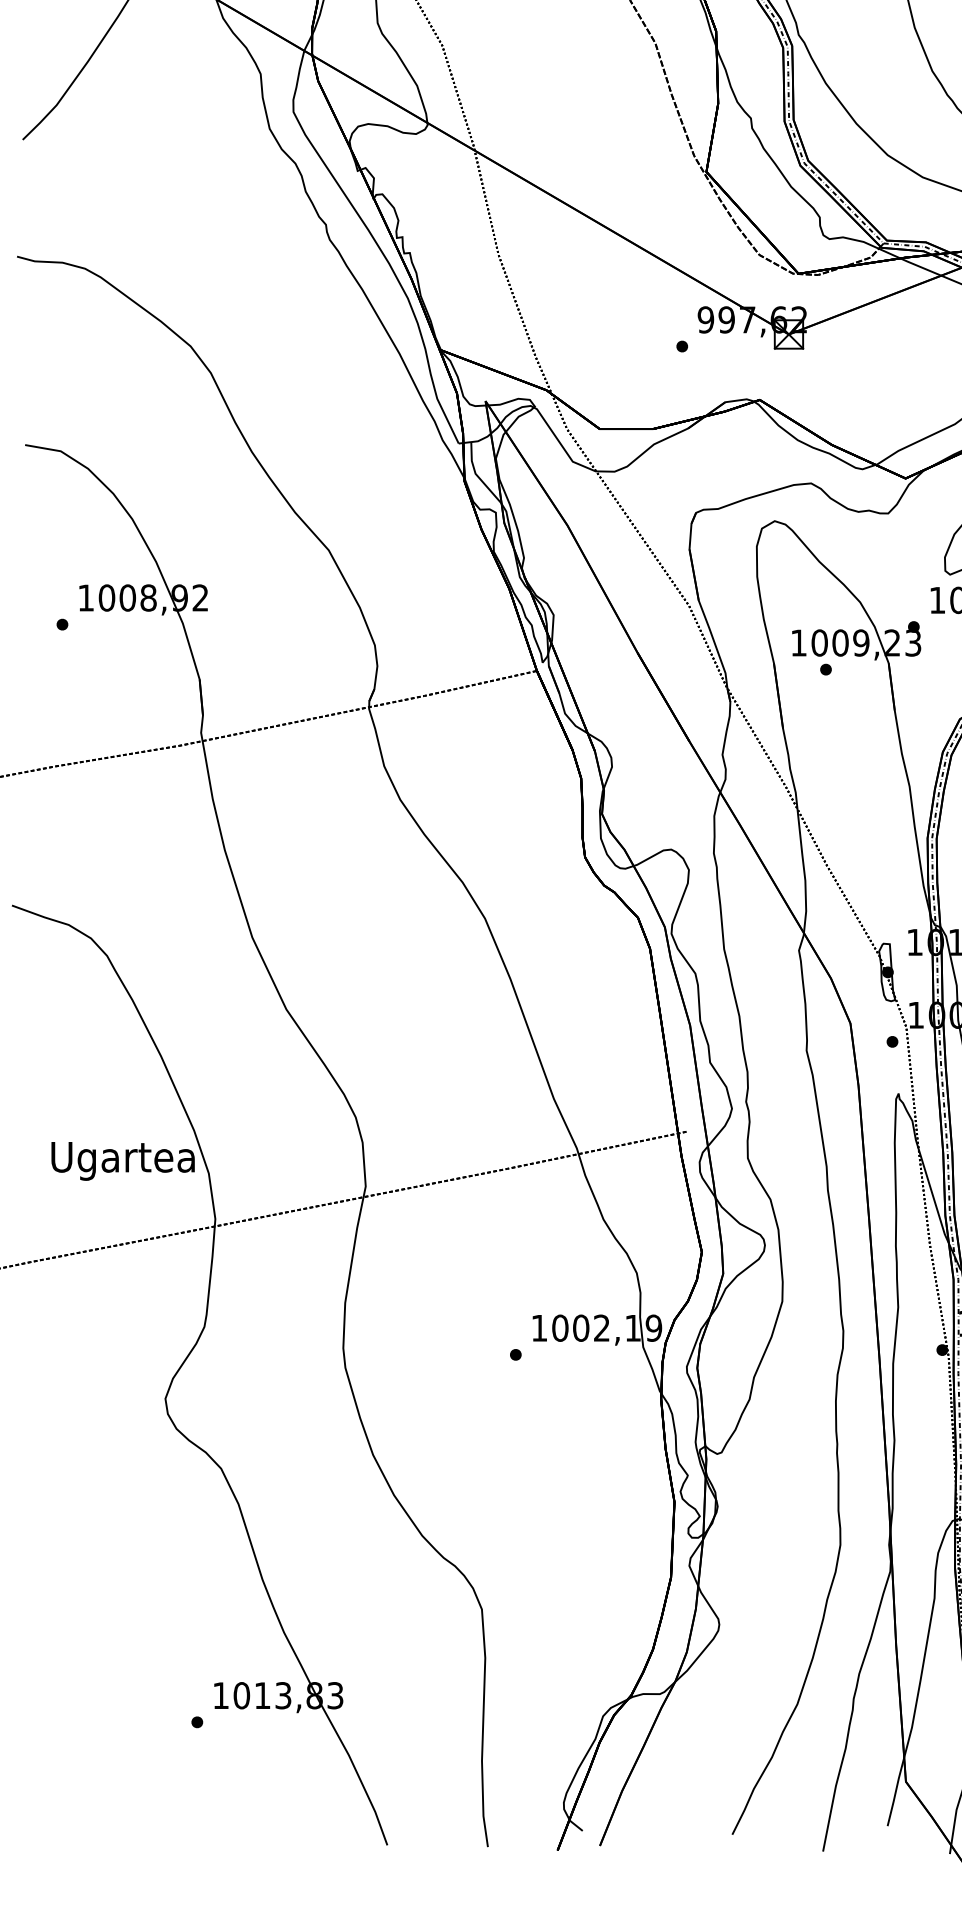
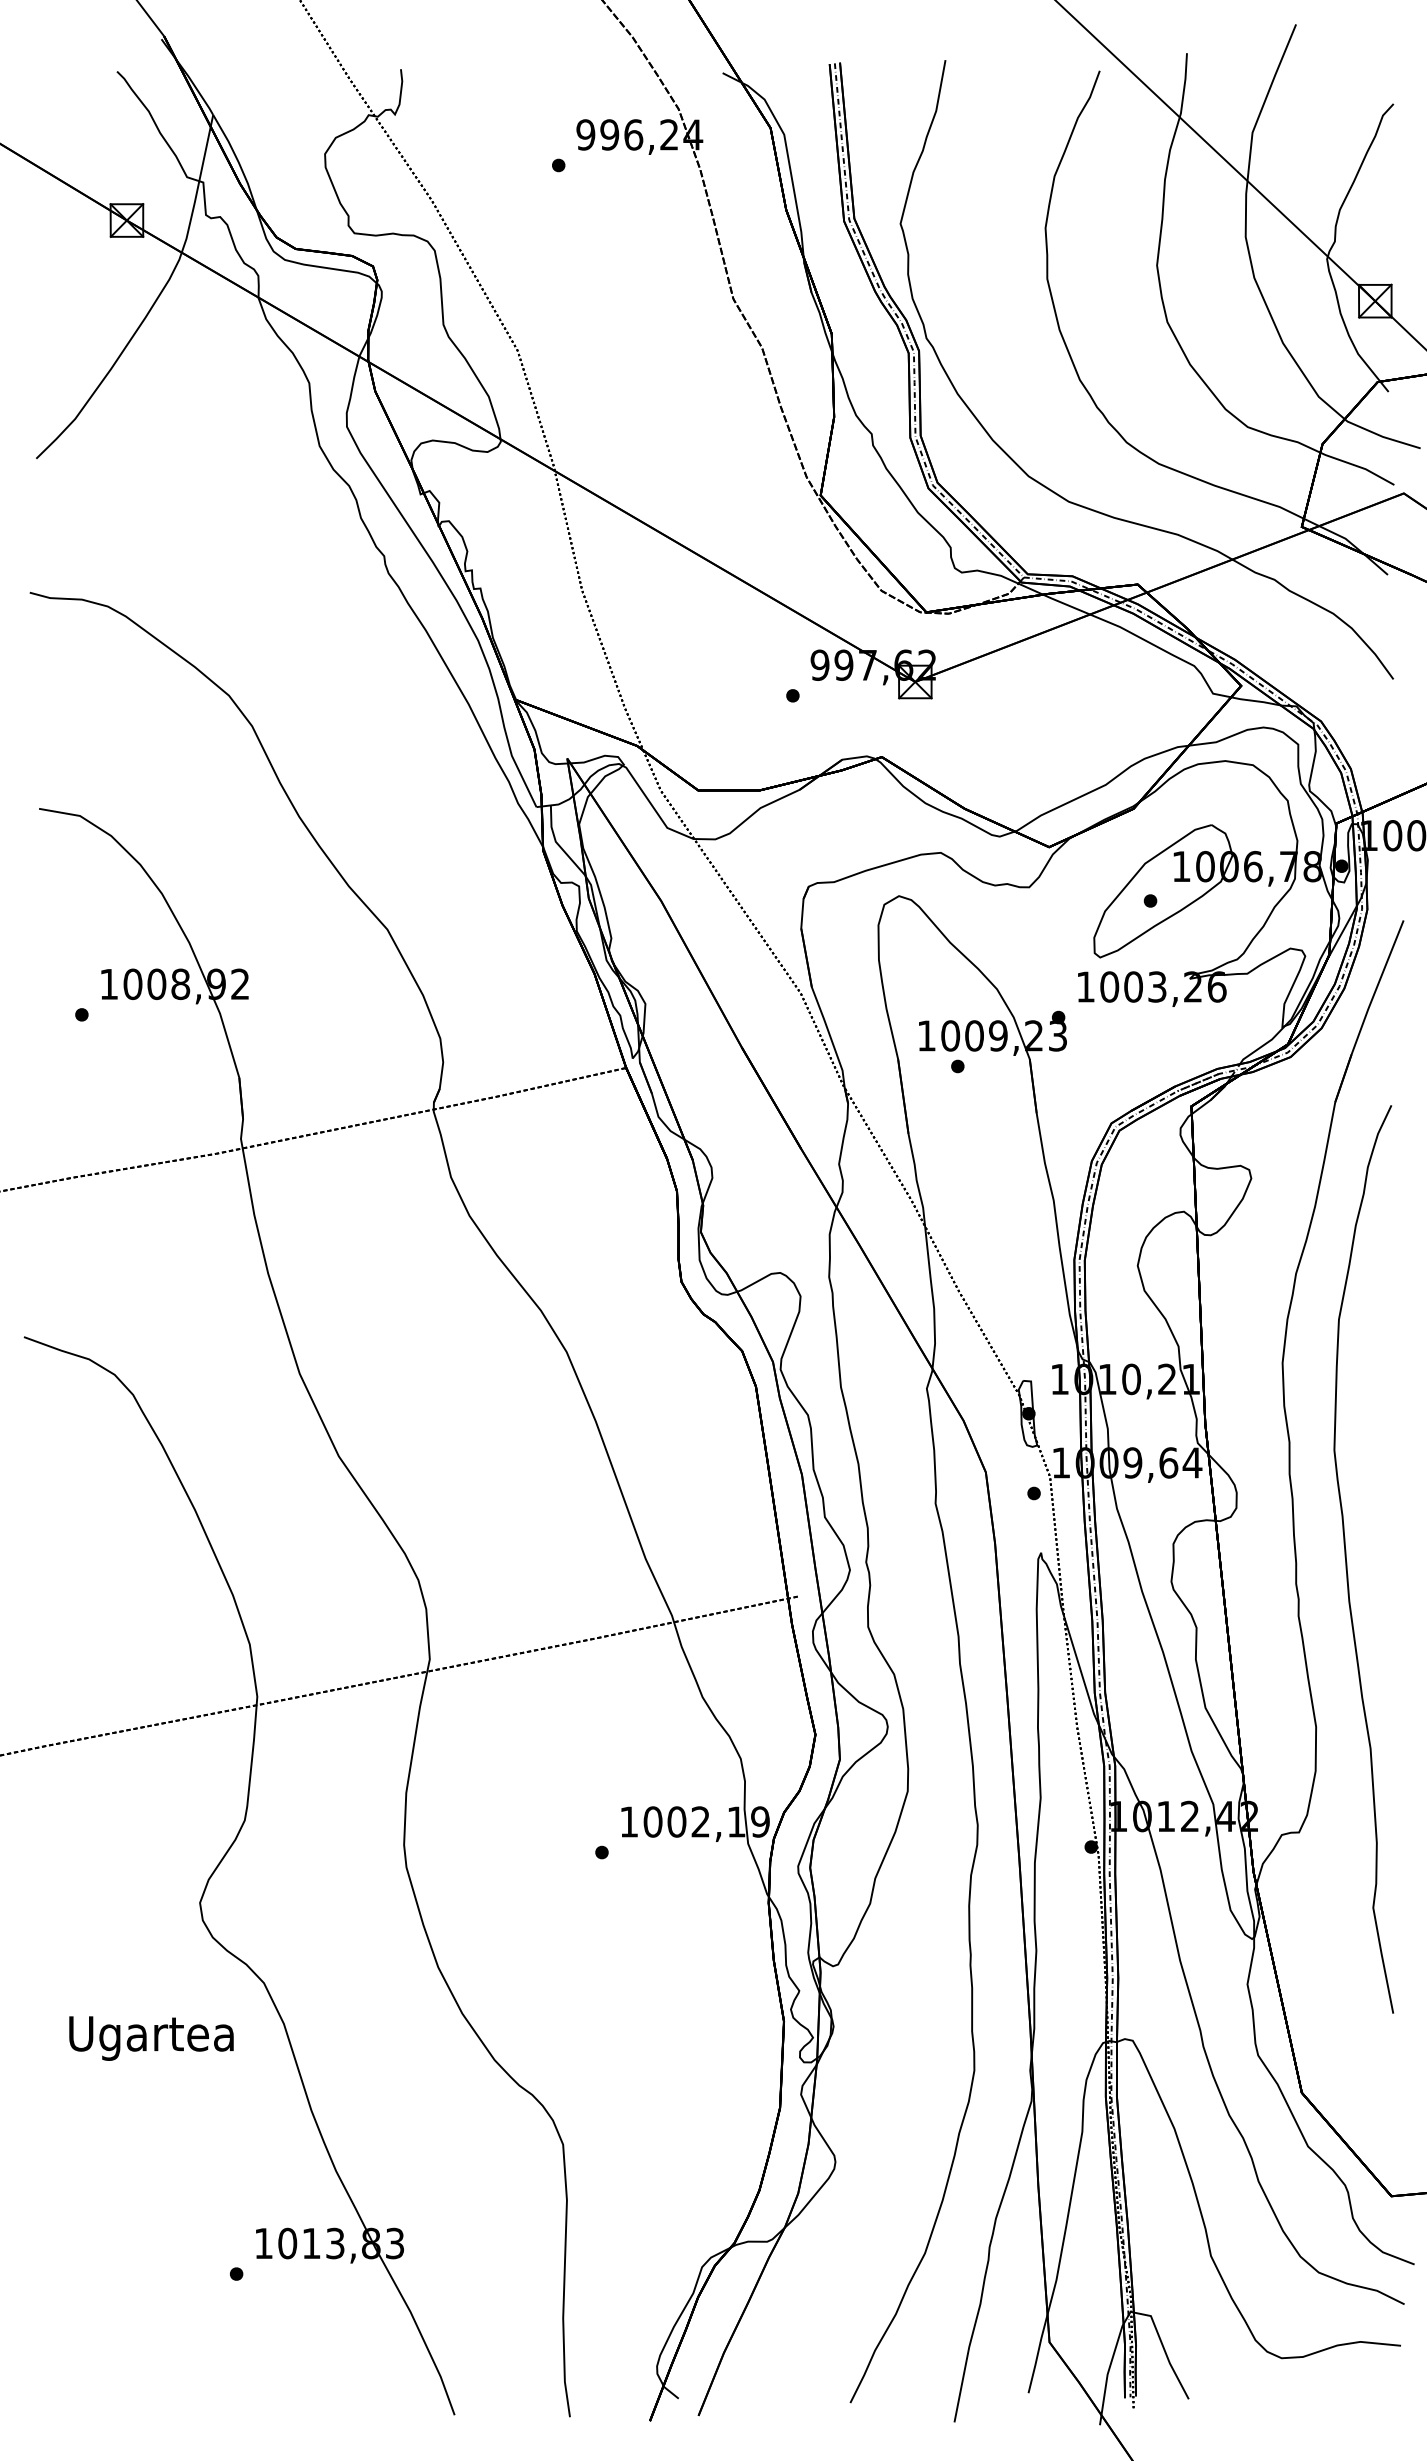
text: (123, 1161) -> (151, 2038), moved

